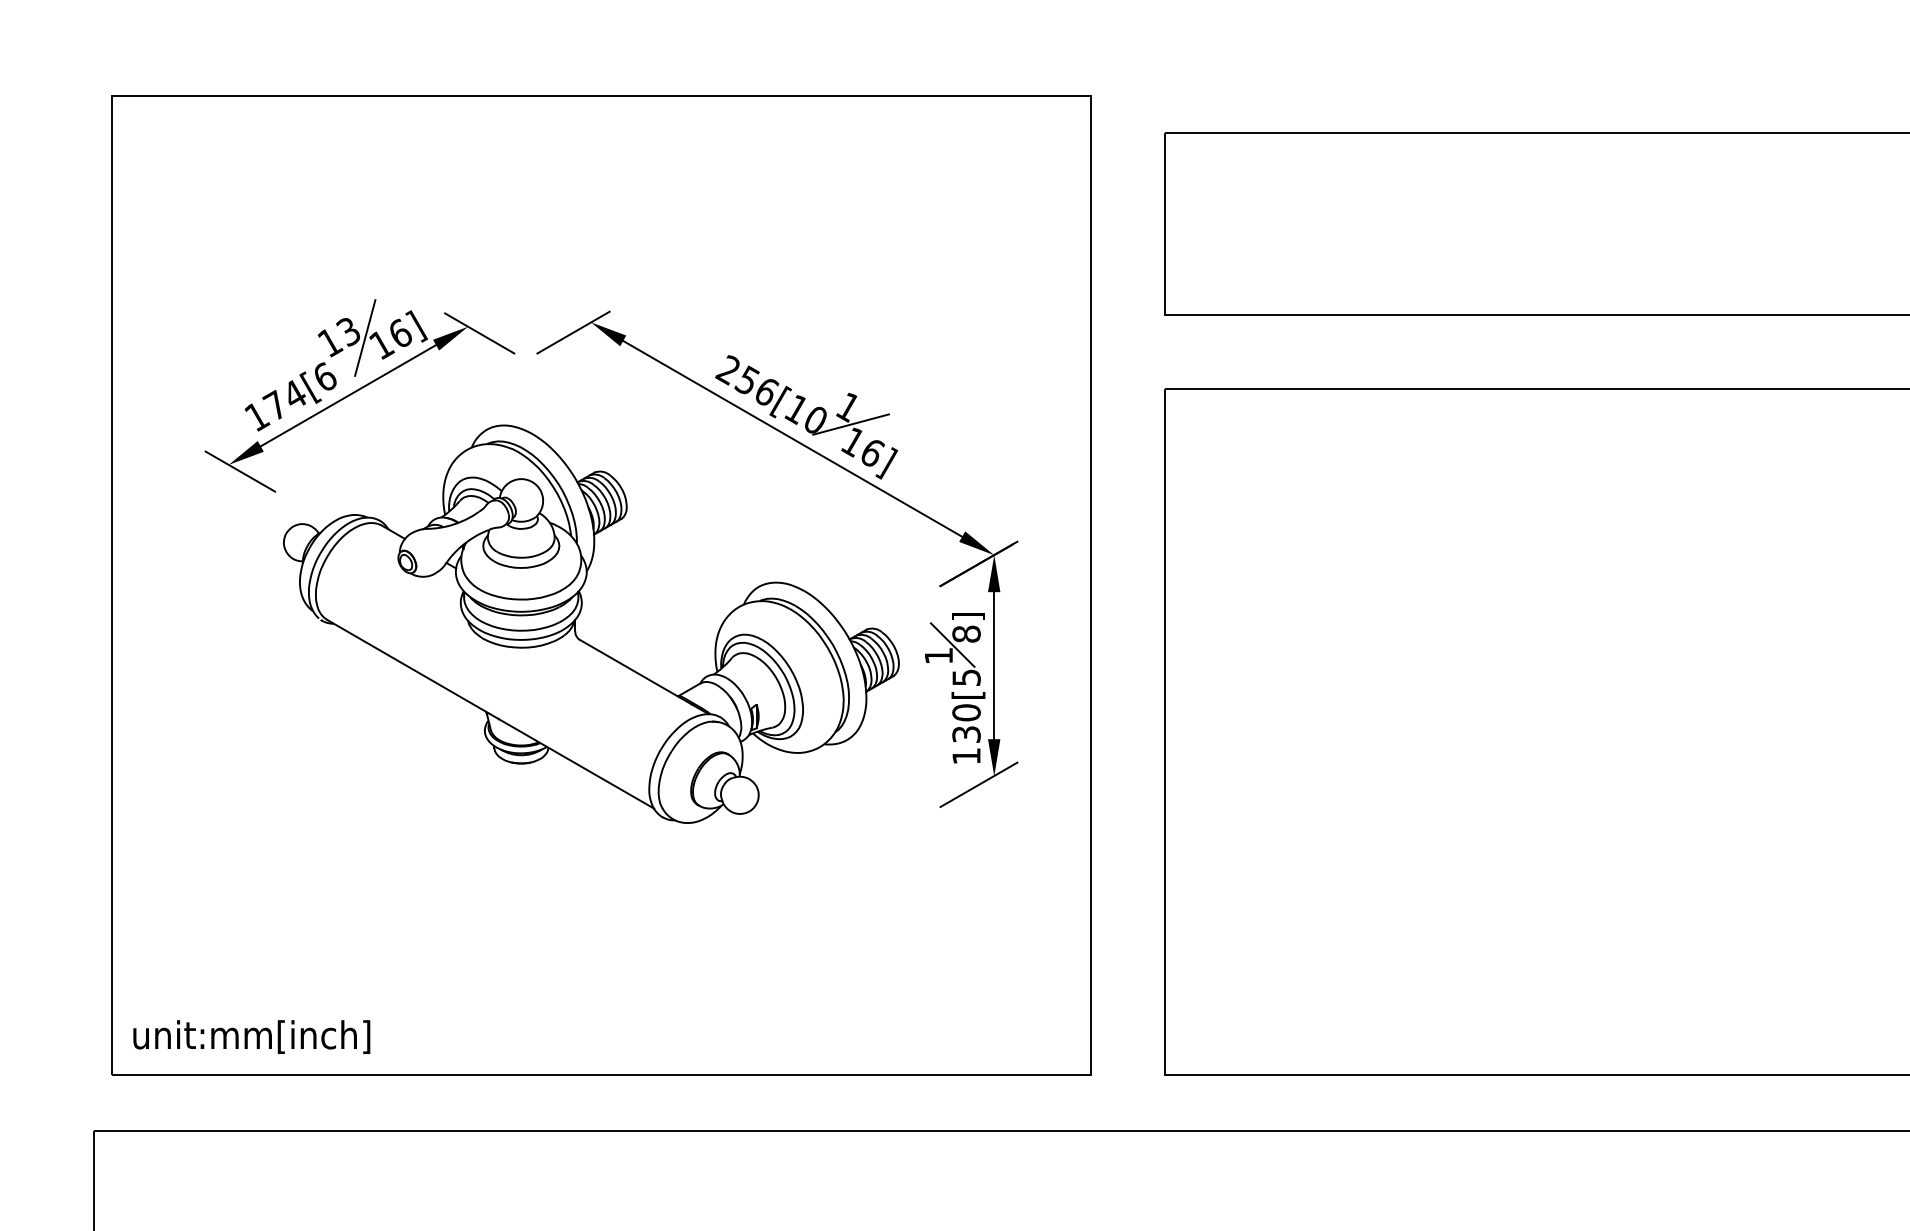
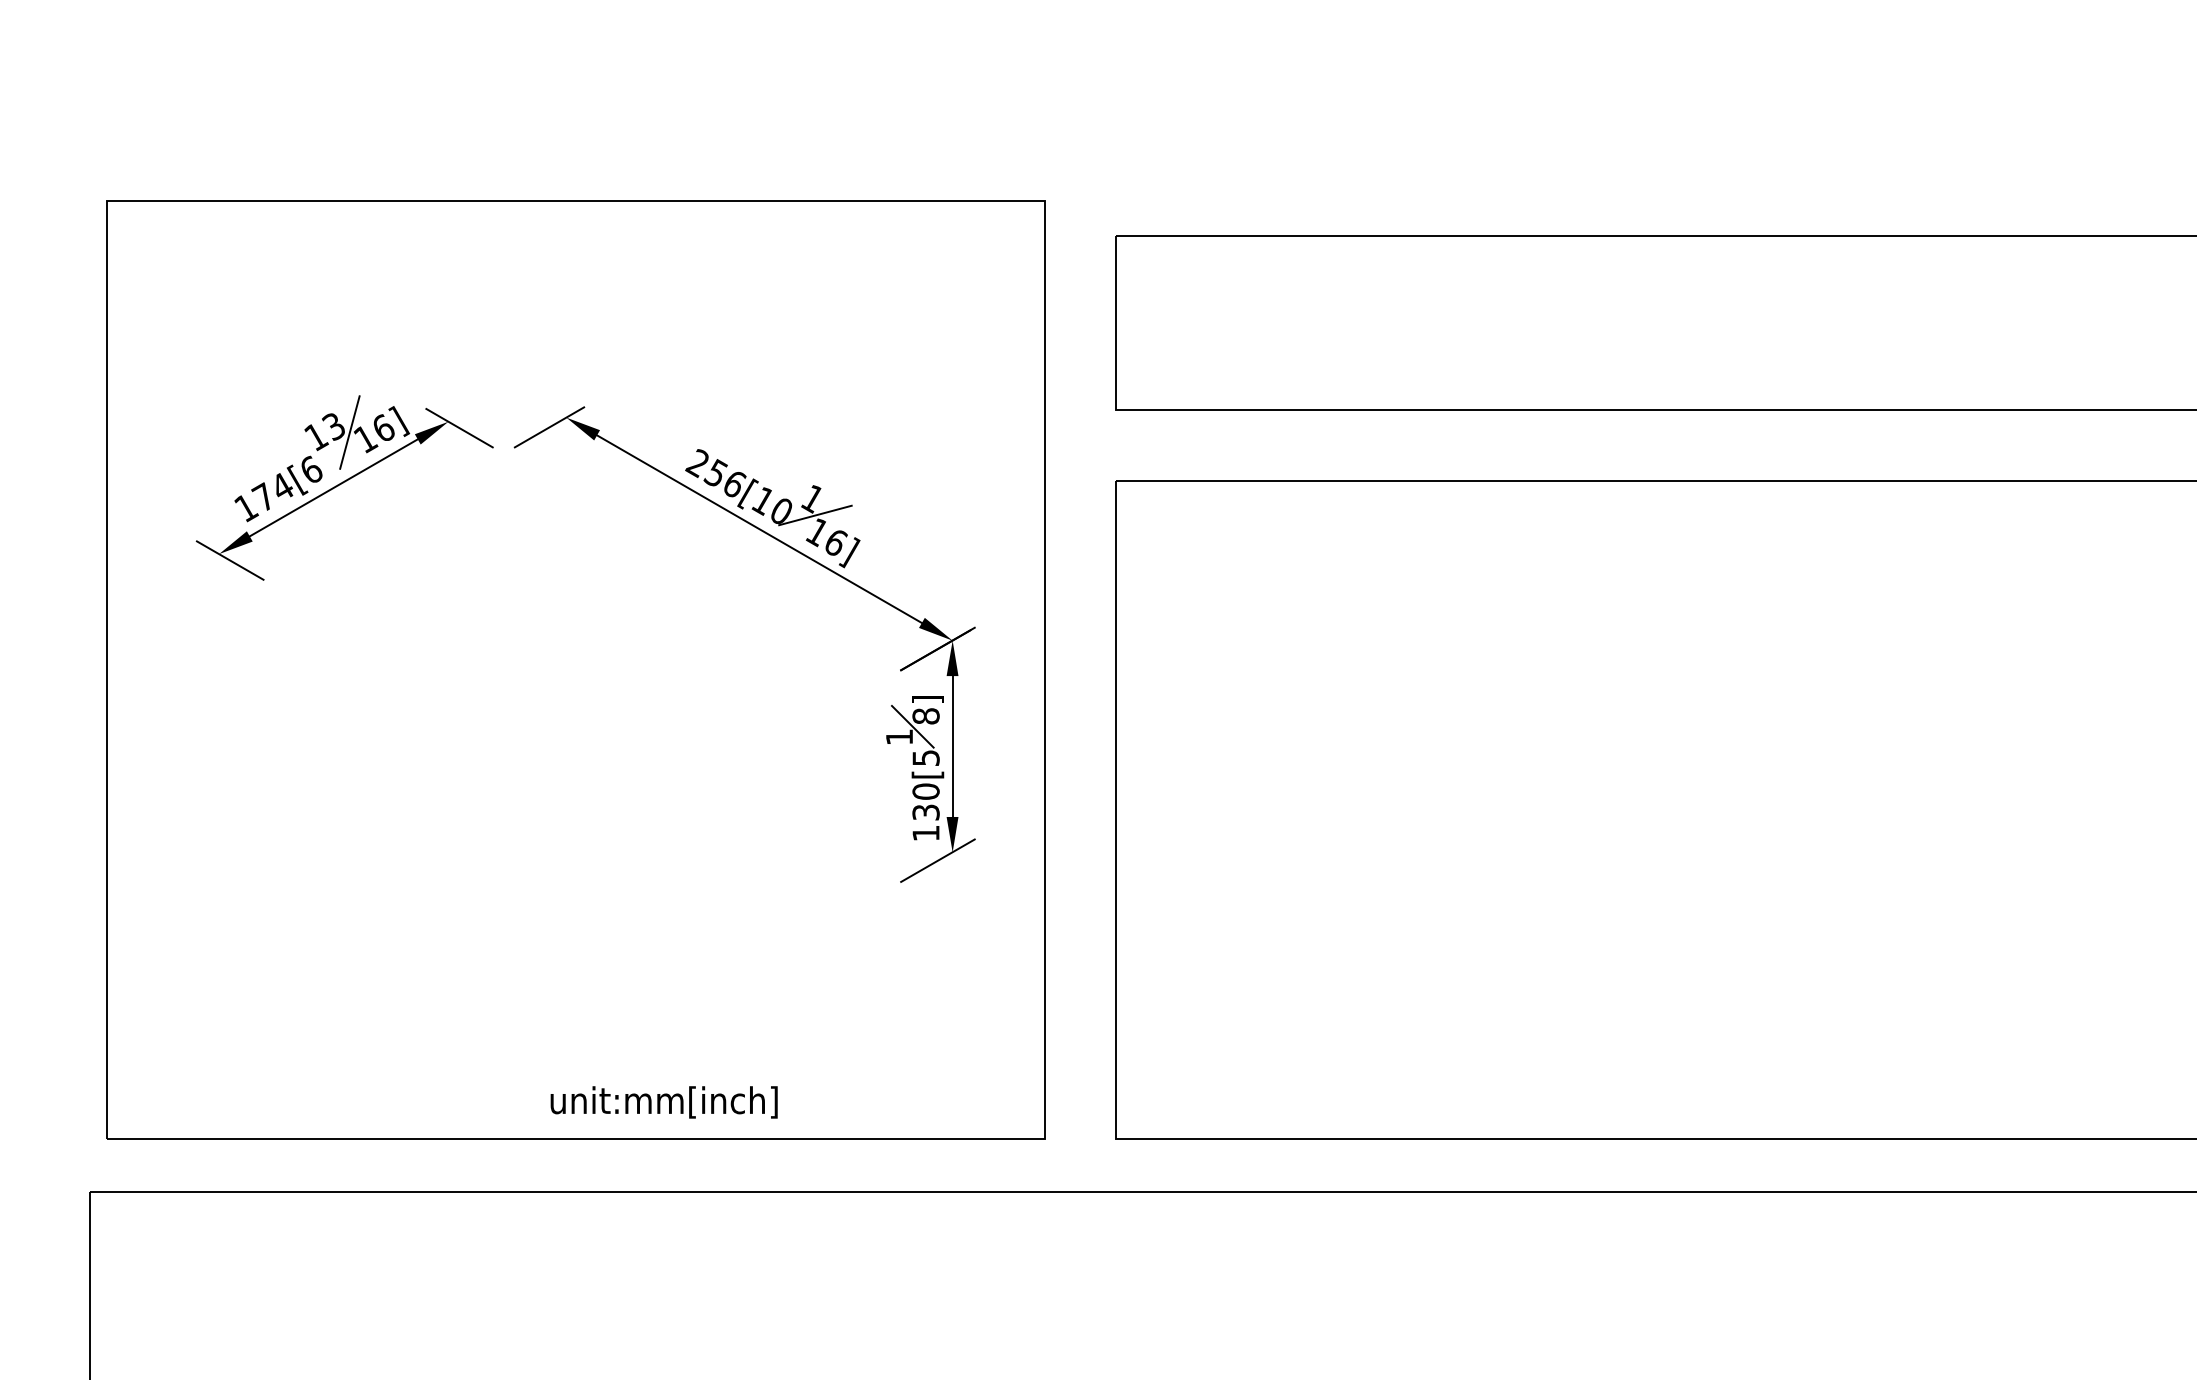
part: (579, 615) -> (555, 698), removed
text: (251, 1037) -> (663, 1102), moved

